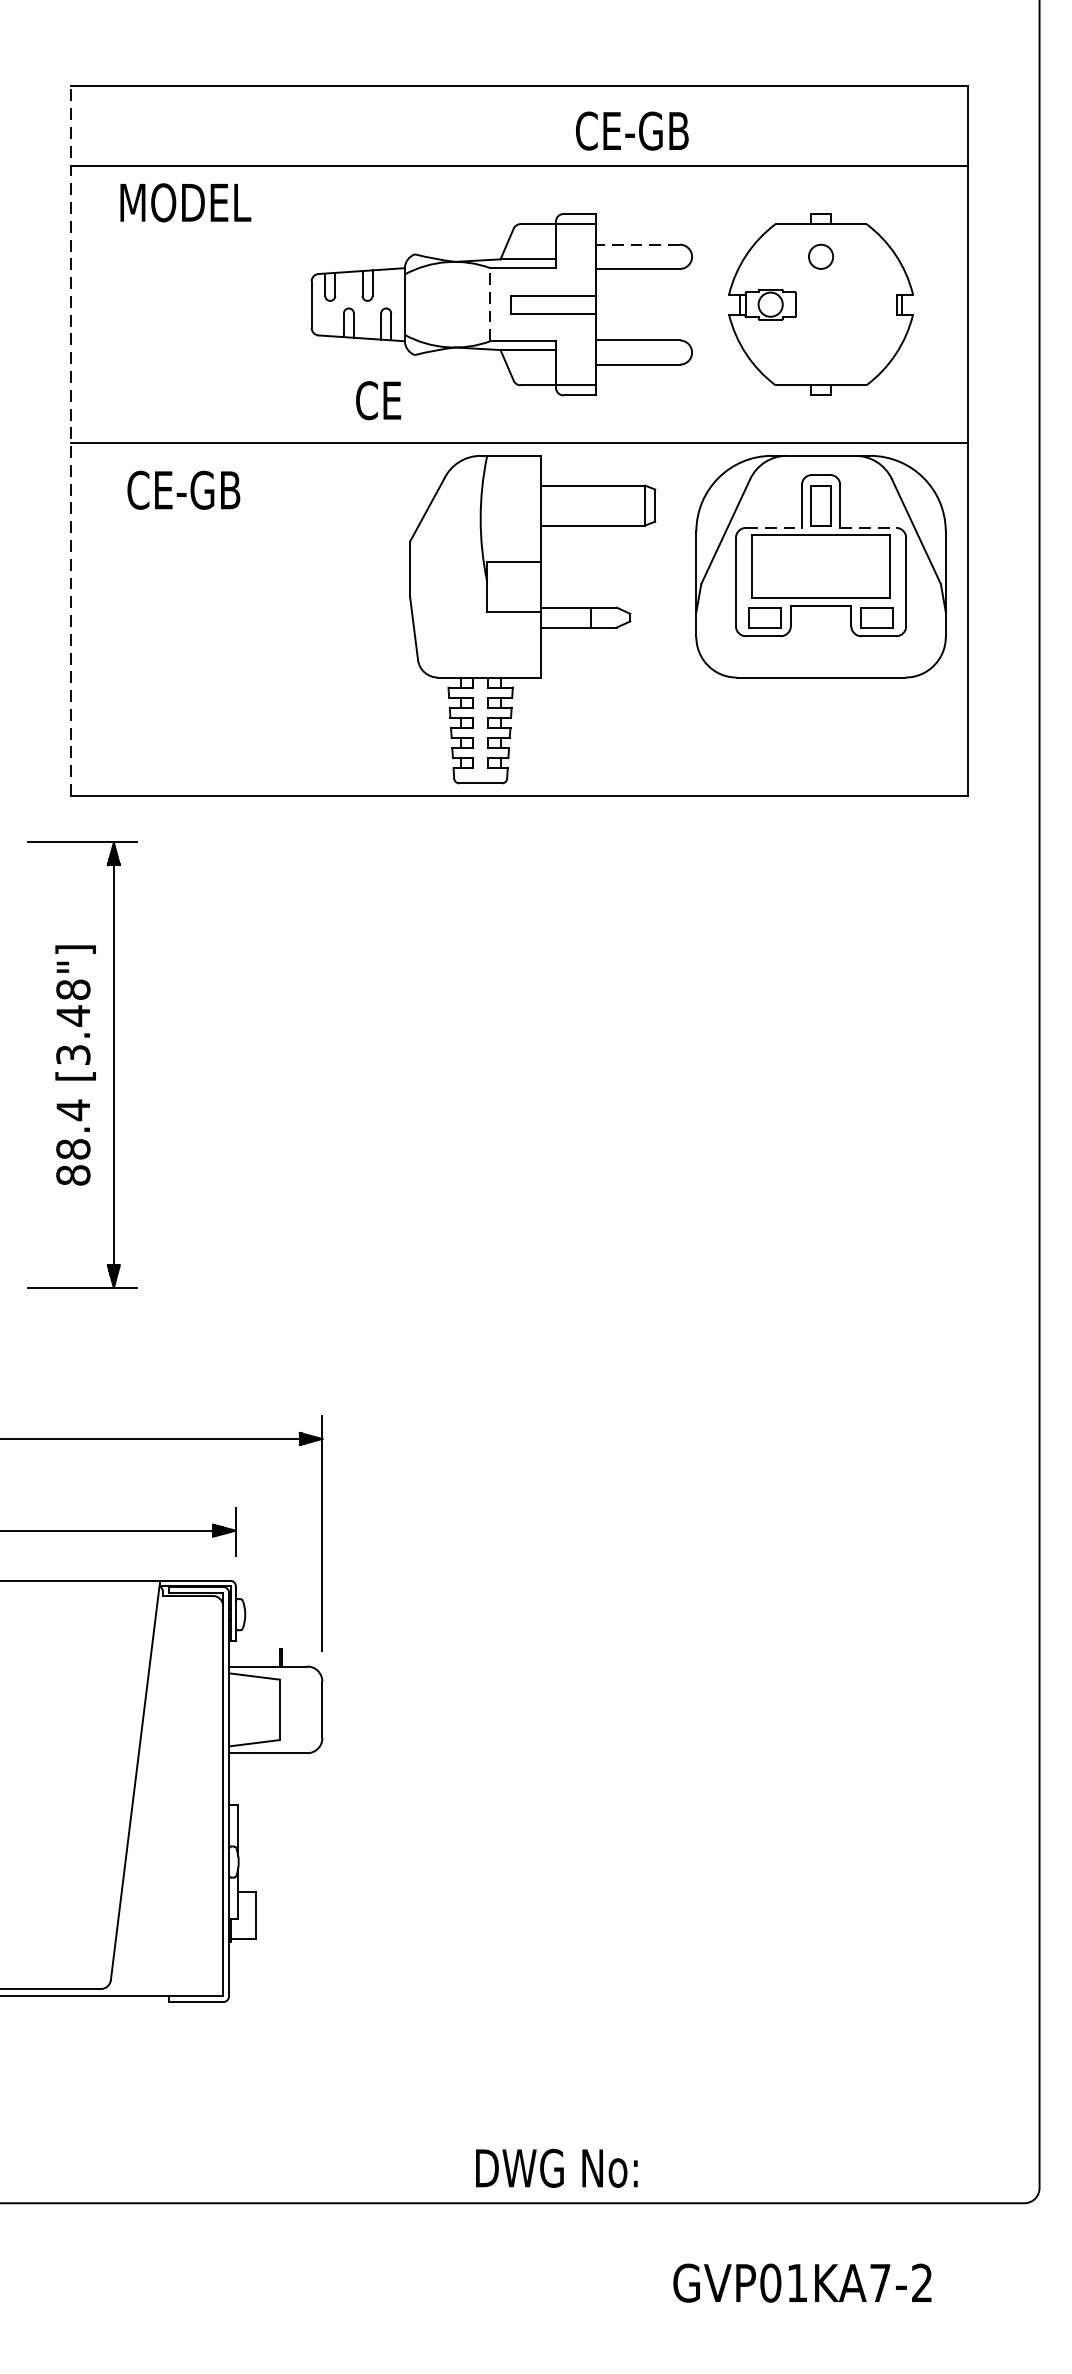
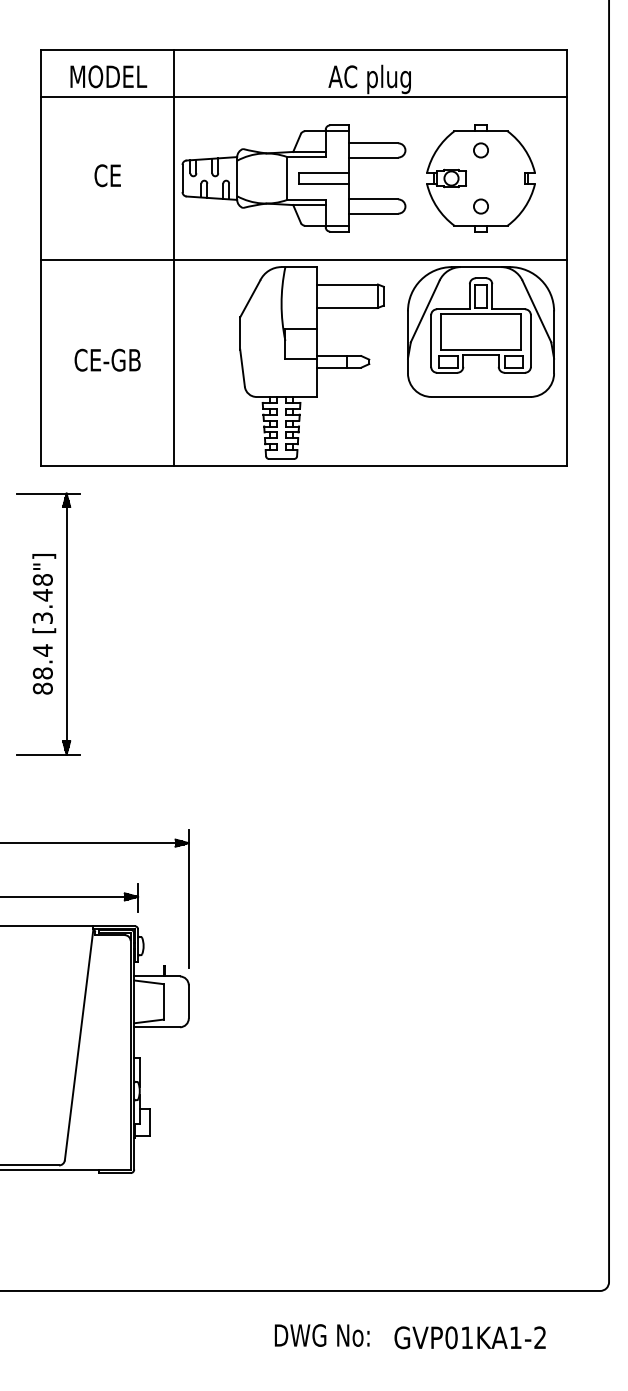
text: (630, 135) -> (369, 79), CE-GB -> AC plug
text: (185, 202) -> (108, 76), moved
line: (637, 244) -> (373, 143), dashed -> solid
line: (490, 304) -> (287, 178), dashed -> solid
circle: (820, 352) -> (480, 206), added
text: (378, 400) -> (107, 175), moved
line: (70, 439) -> (41, 257), dashed -> solid
line: (297, 441) -> (174, 258), added
text: (183, 489) -> (107, 359), moved
line: (774, 528) -> (453, 309), dashed -> solid
line: (869, 528) -> (509, 309), dashed -> solid
text: (555, 2168) -> (321, 1335), moved
text: (879, 2282) -> (515, 1337), GVP01KA7-2 -> GVP01KA1-2

